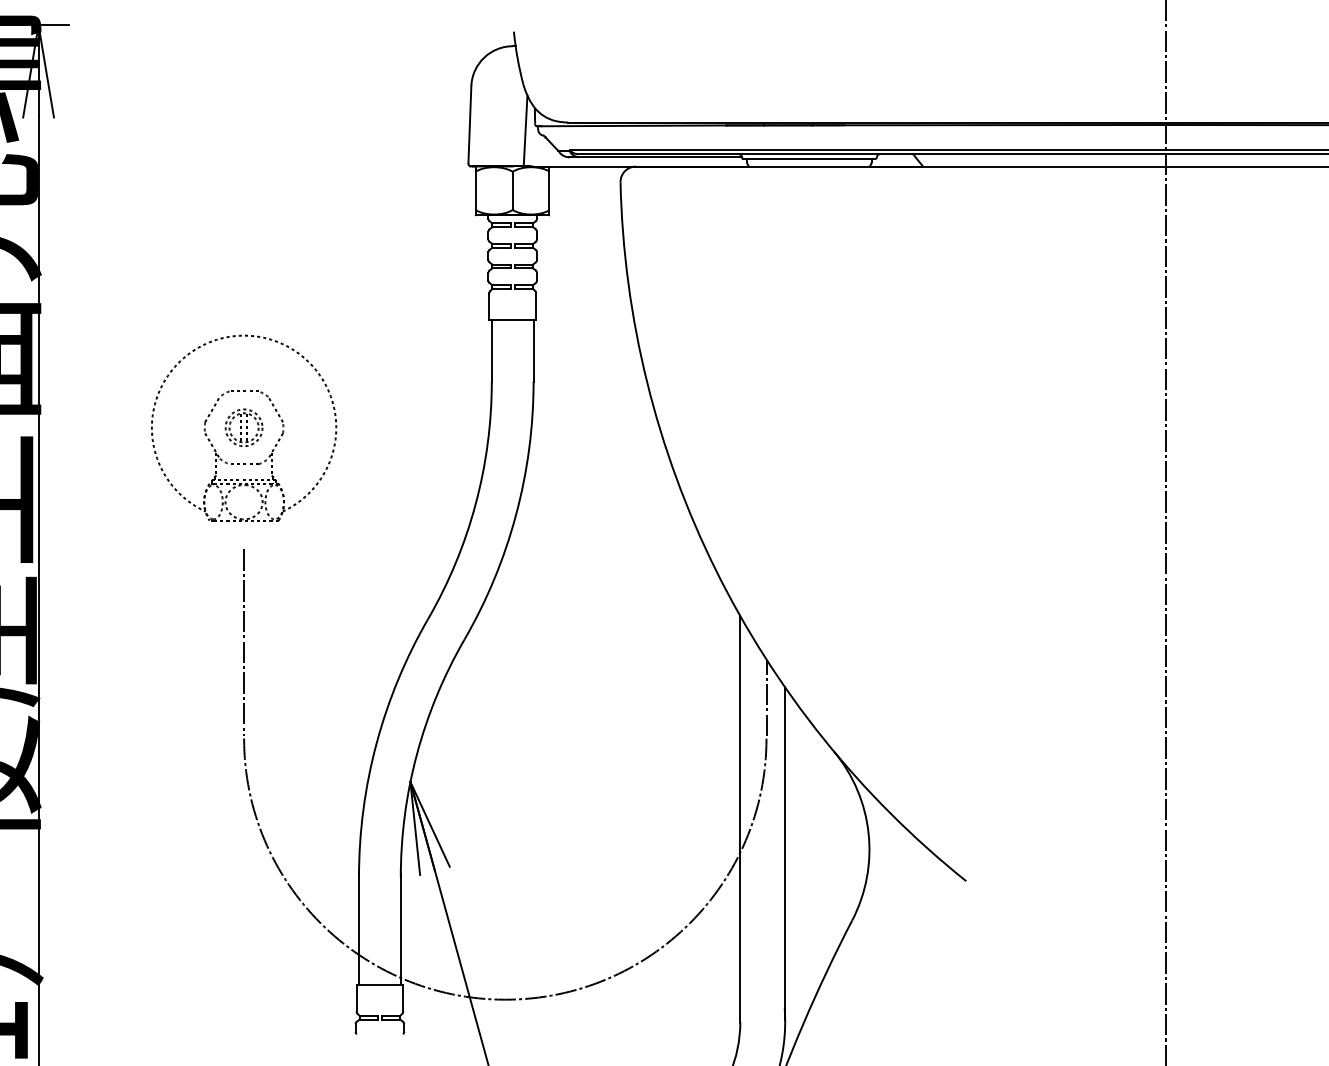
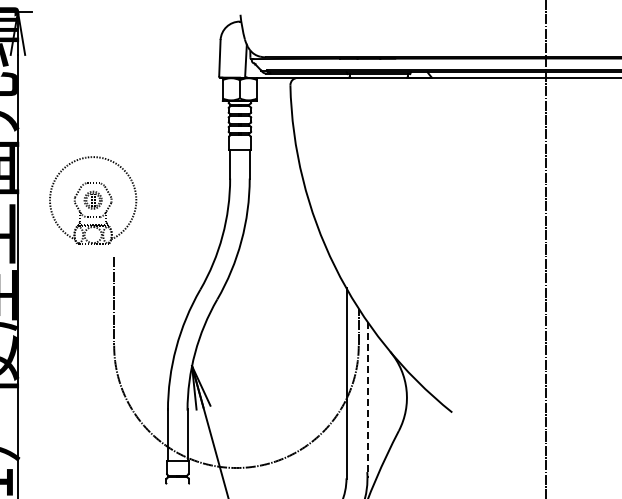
part: (244, 428) -> (93, 200), moved
line: (785, 853) -> (367, 399), solid -> dashed

